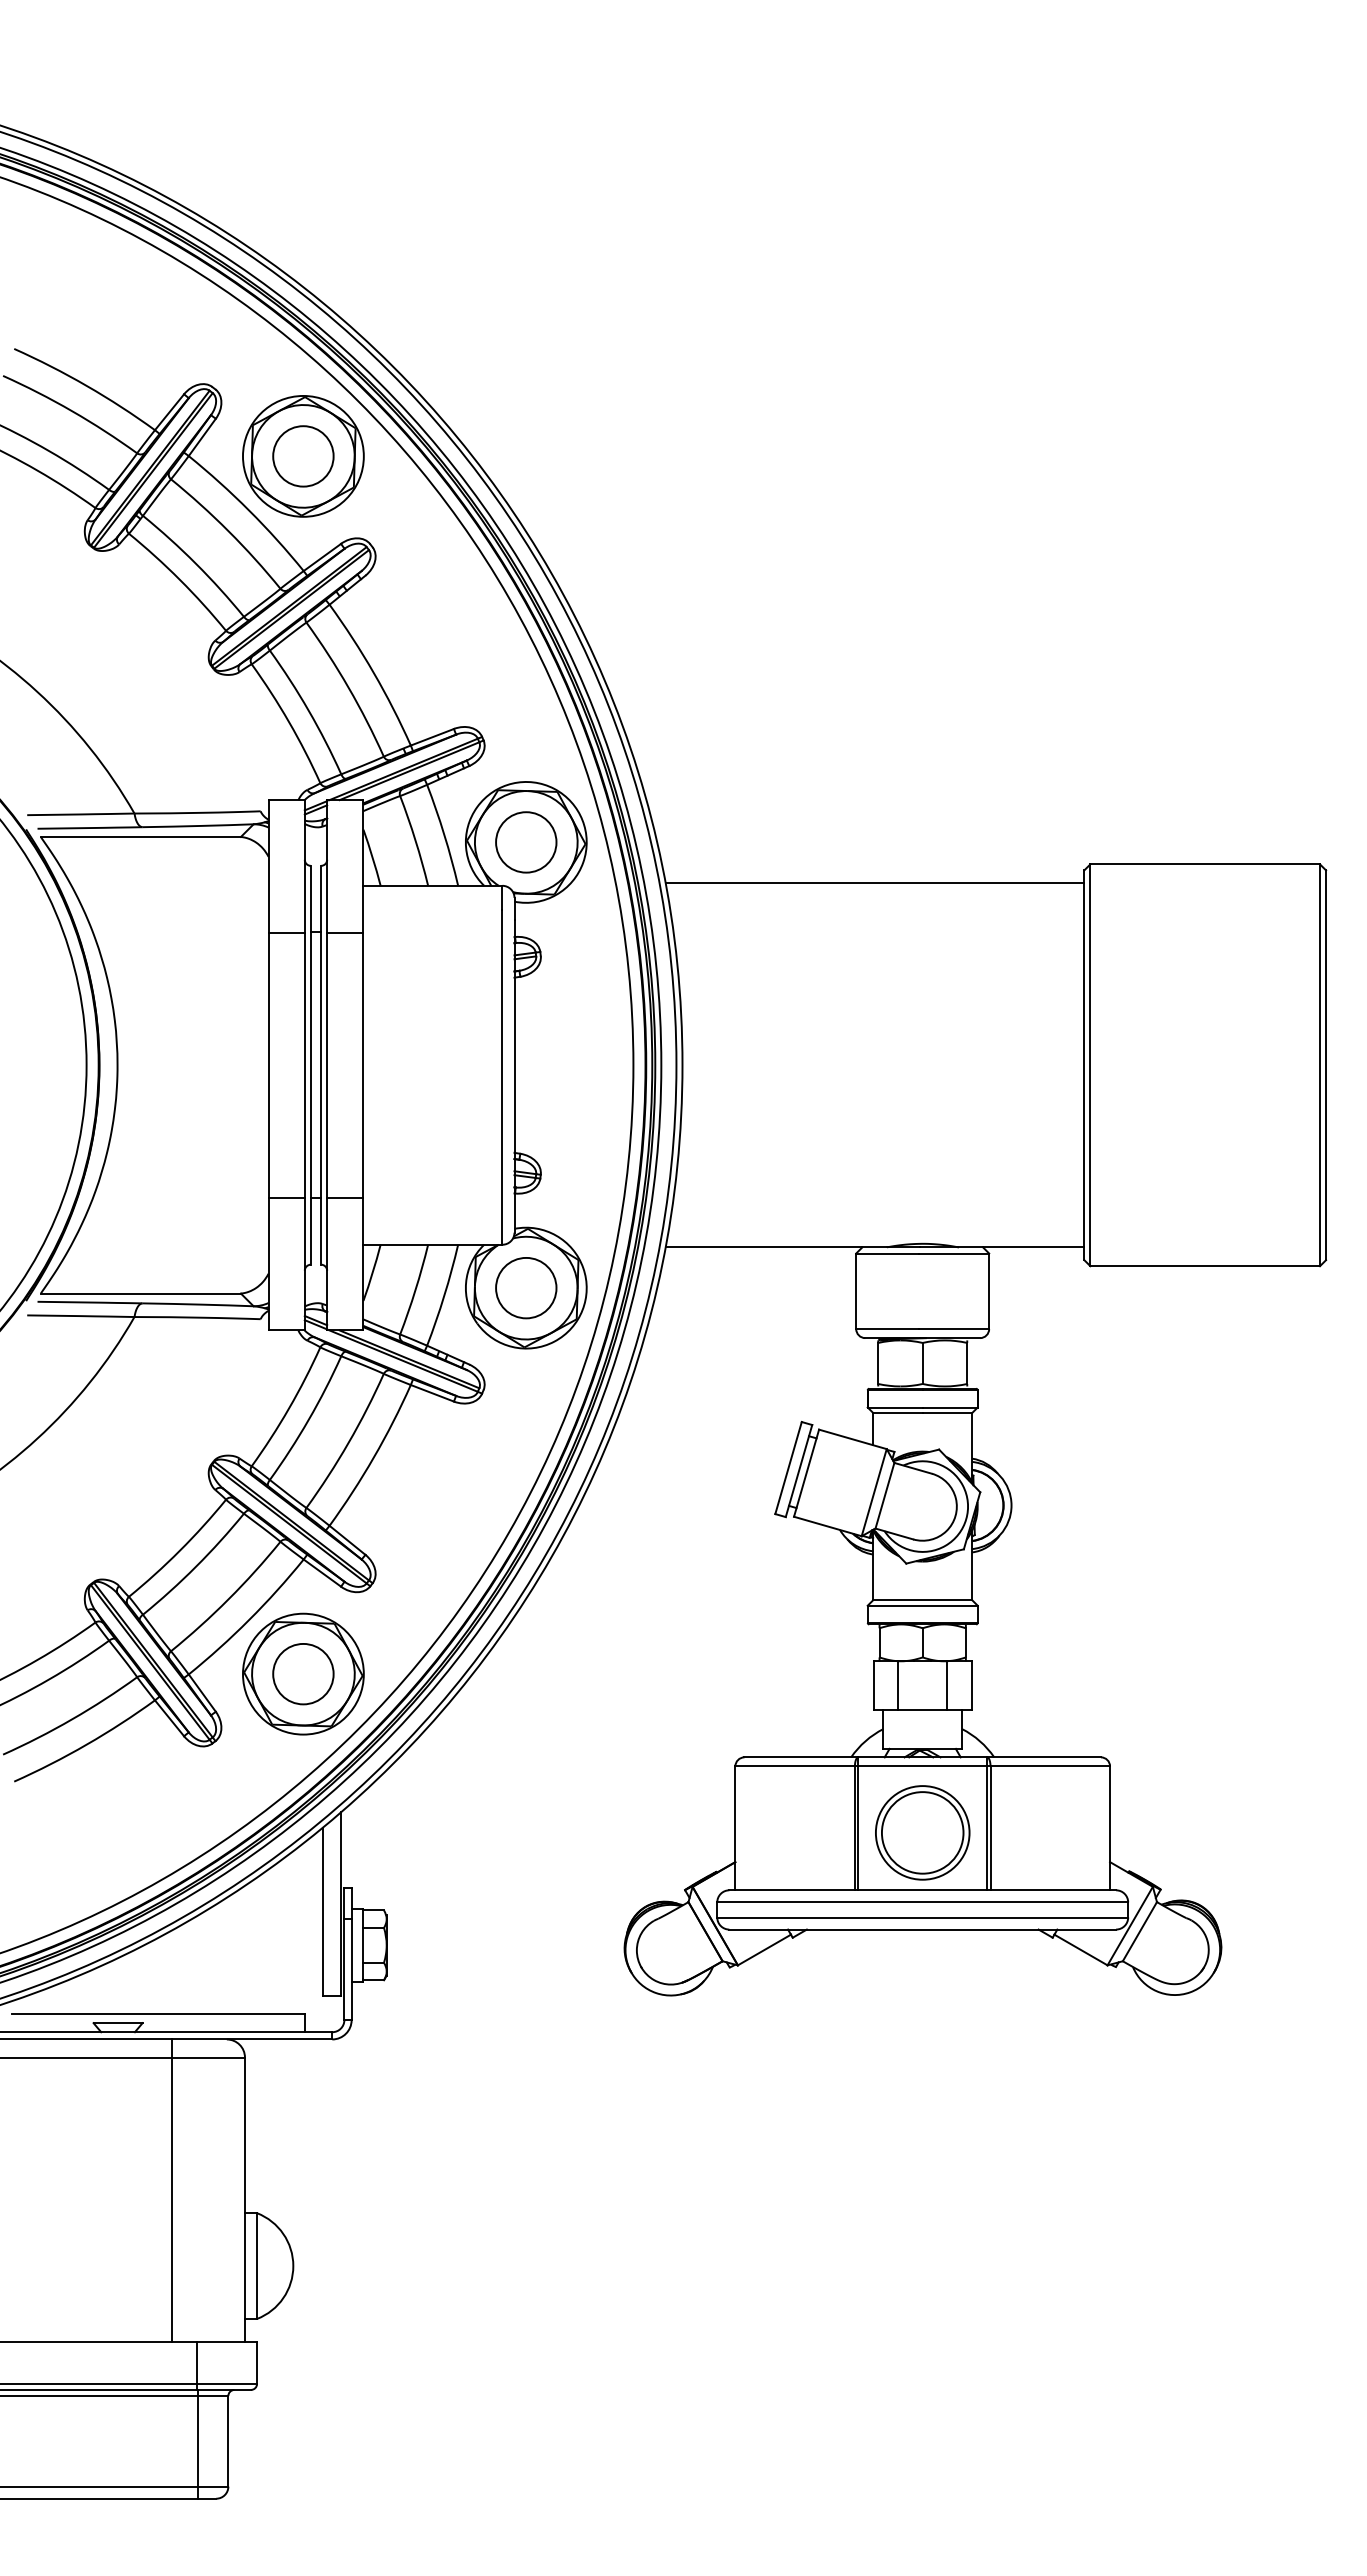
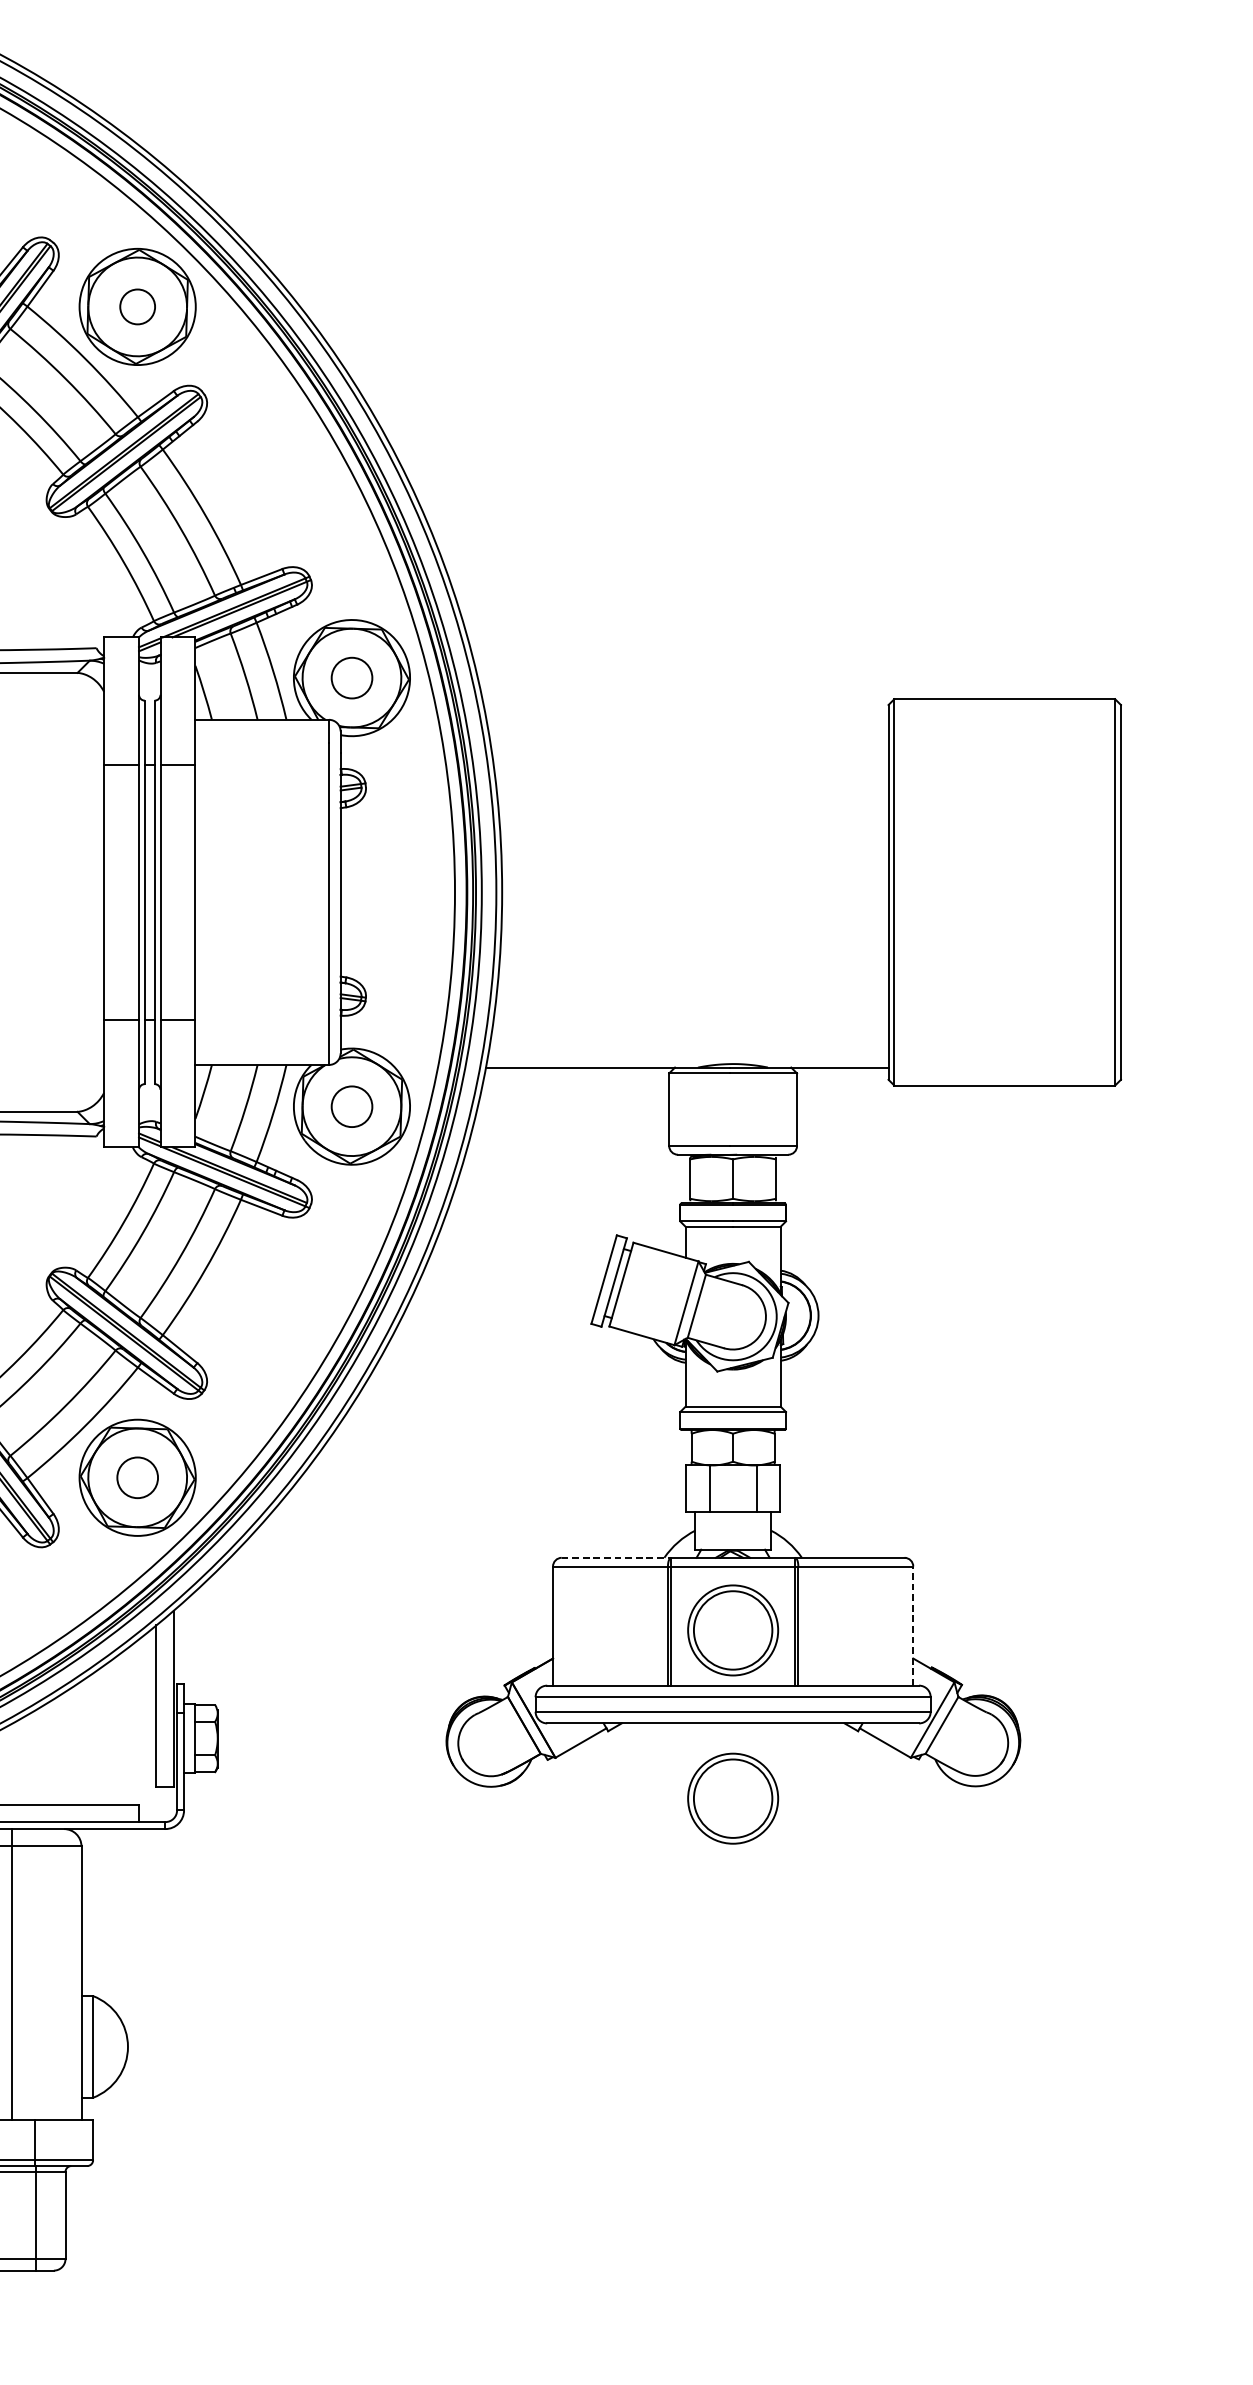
circle: (303, 456) -> (137, 307), size x0.6
circle: (526, 842) -> (352, 678), size x0.7
line: (874, 883) -> (686, 717), removed
circle: (526, 1288) -> (352, 1107), size x0.7
circle: (303, 1673) -> (137, 1477), size x0.7
line: (801, 1757) -> (616, 1557), solid -> dashed
line: (1110, 1828) -> (913, 1626), solid -> dashed
part: (922, 2007) -> (732, 1798), added

